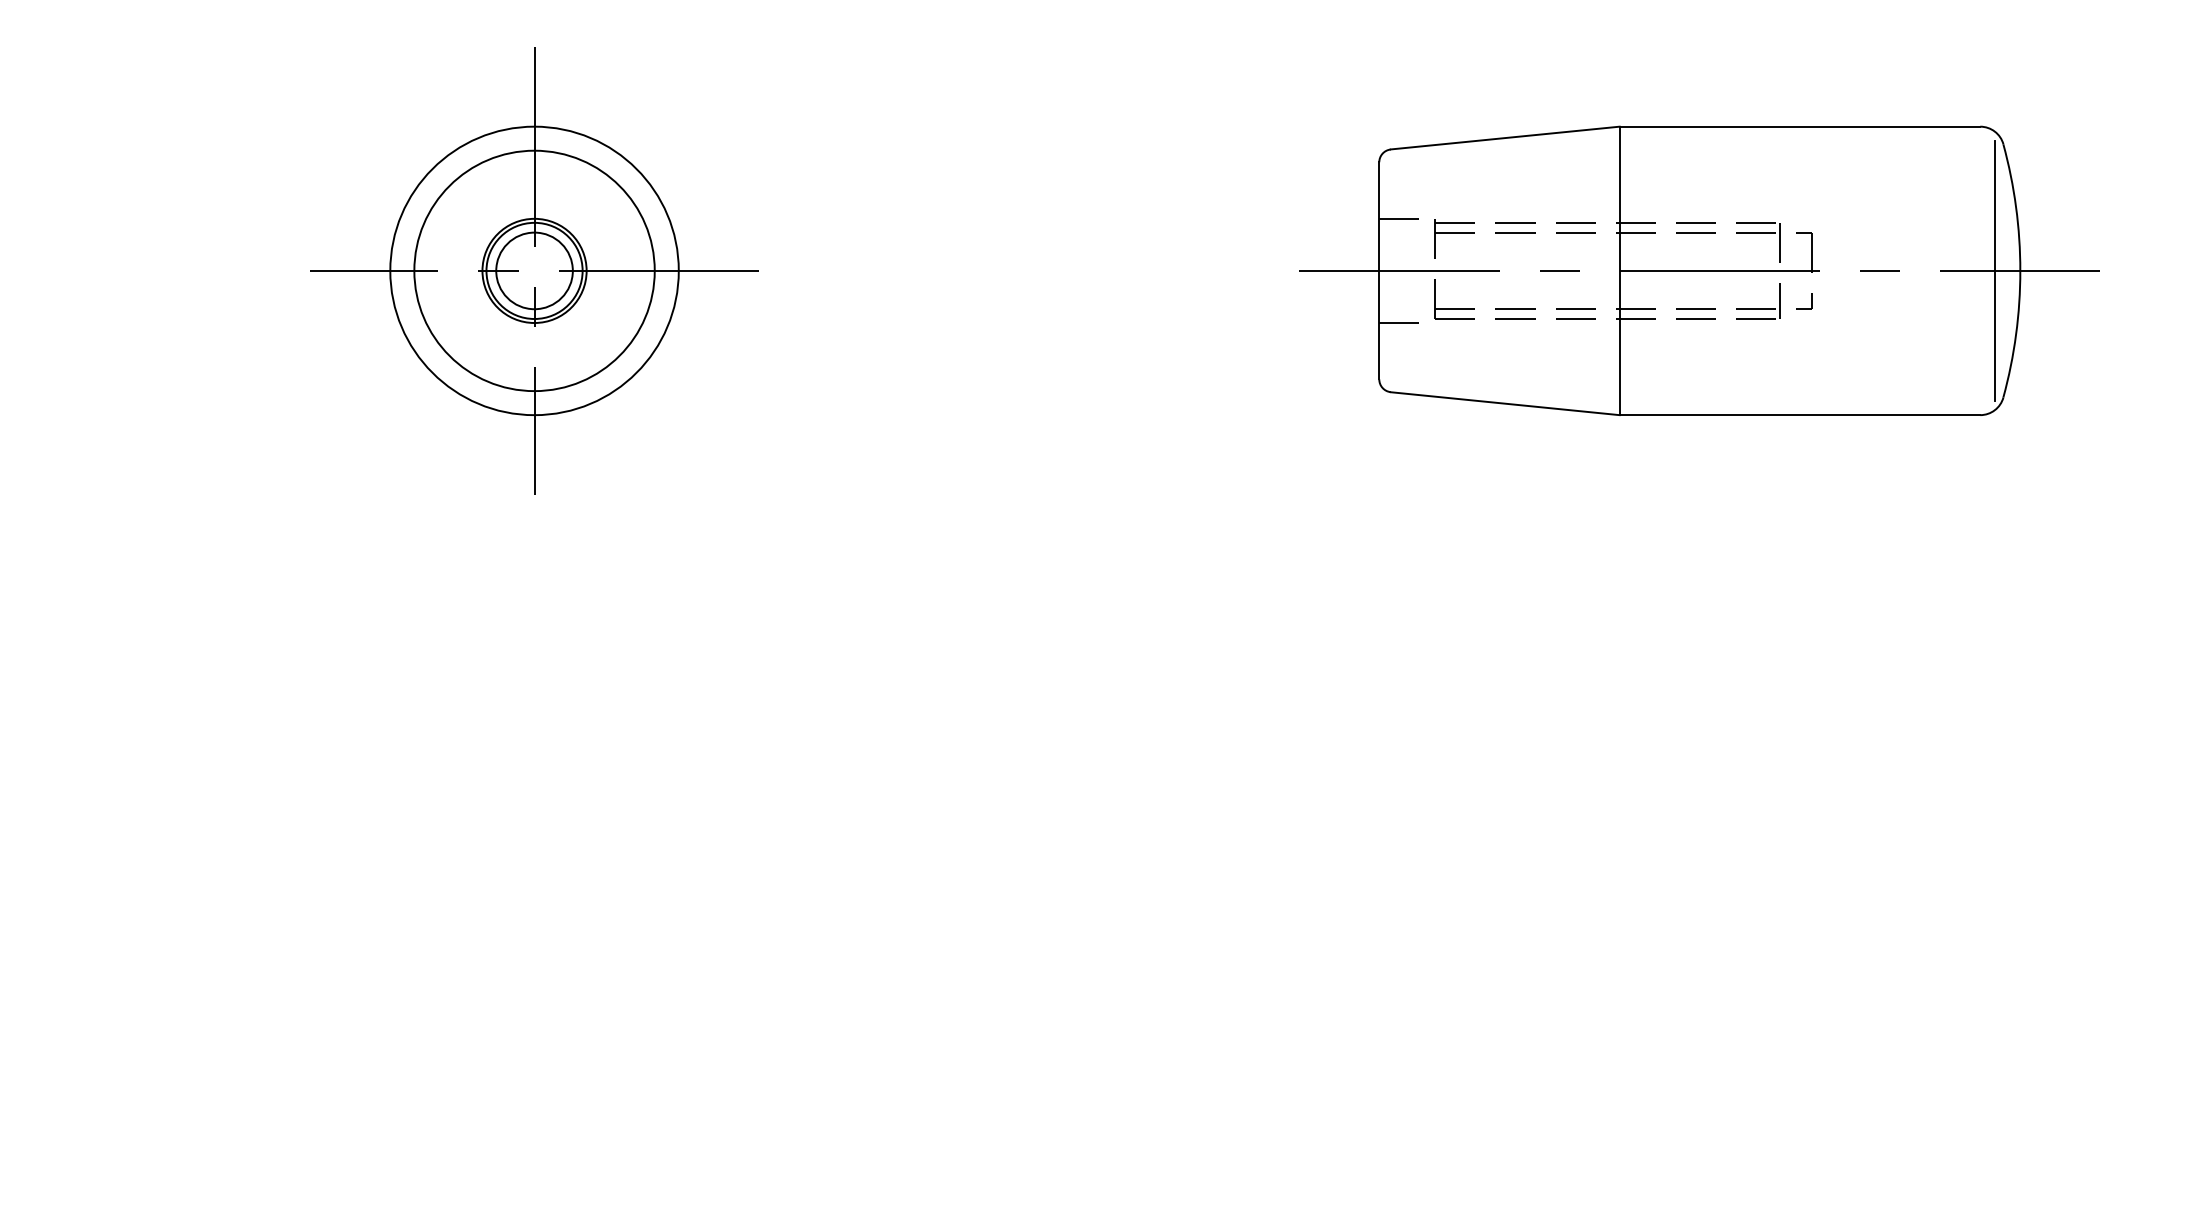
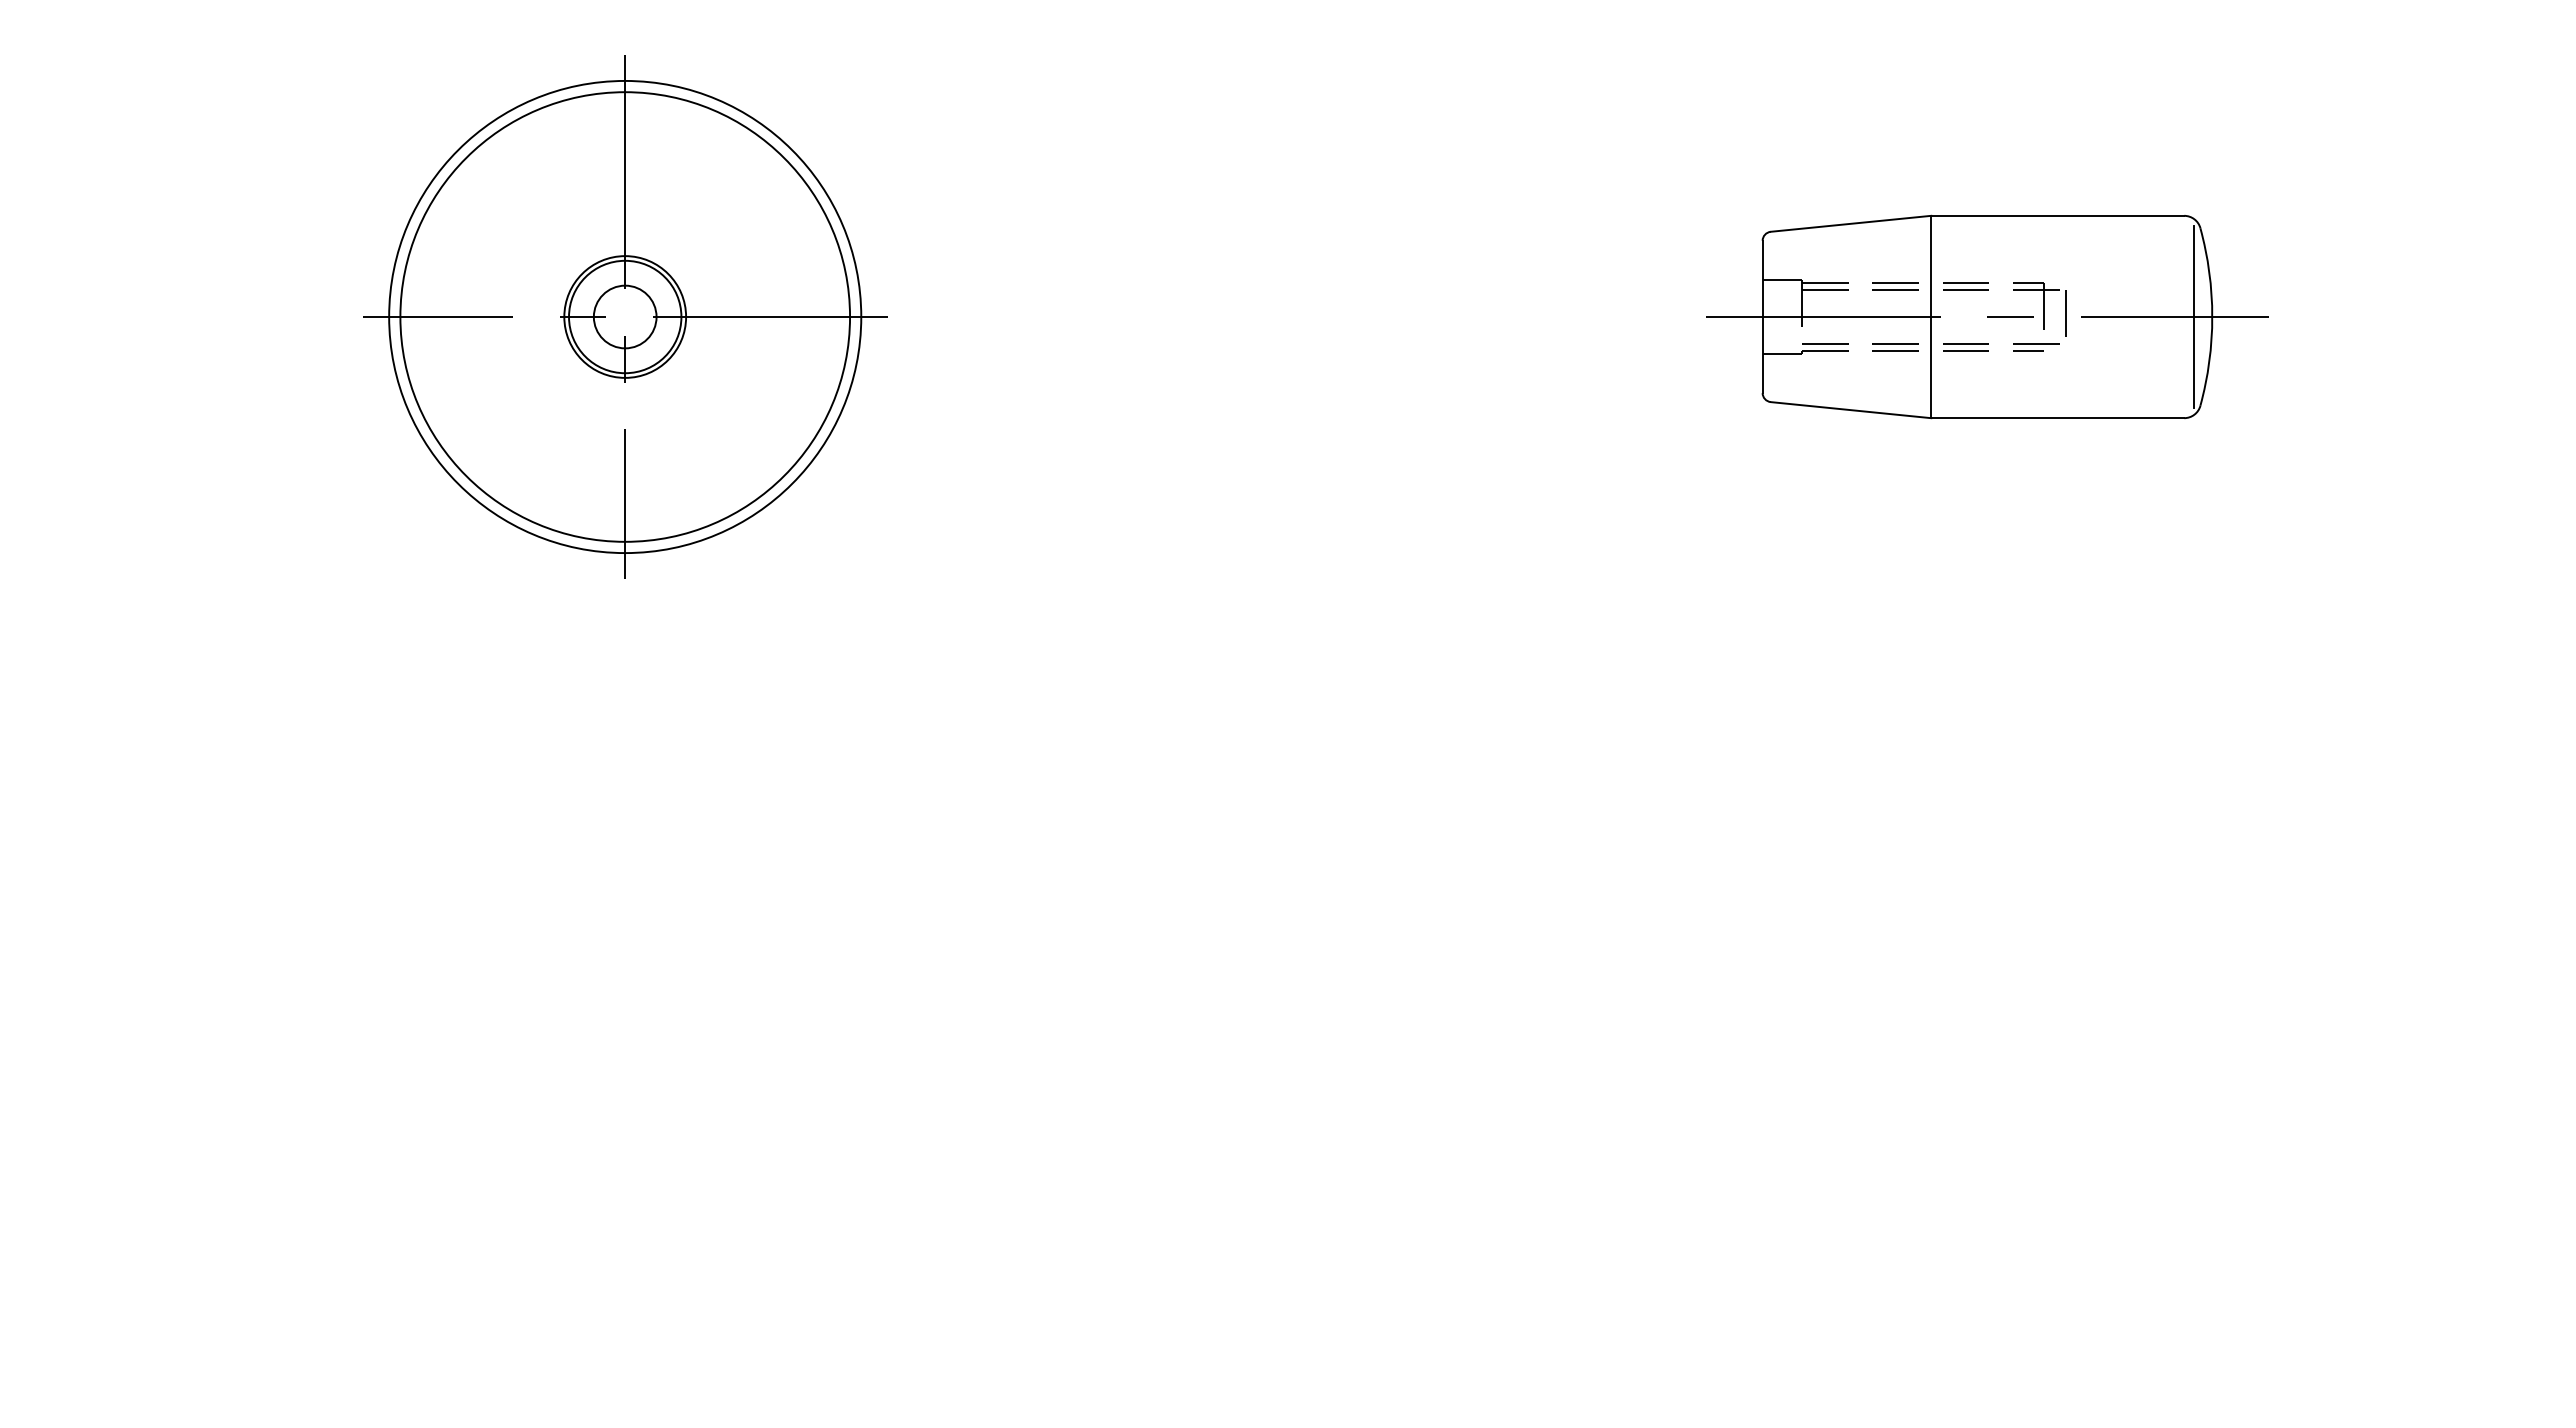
circle: (533, 270) -> (624, 316), size x1.4
circle: (533, 270) -> (624, 316), size x1.6
circle: (534, 270) -> (625, 316), size x0.7
part: (1699, 270) -> (1987, 316), size x0.6

